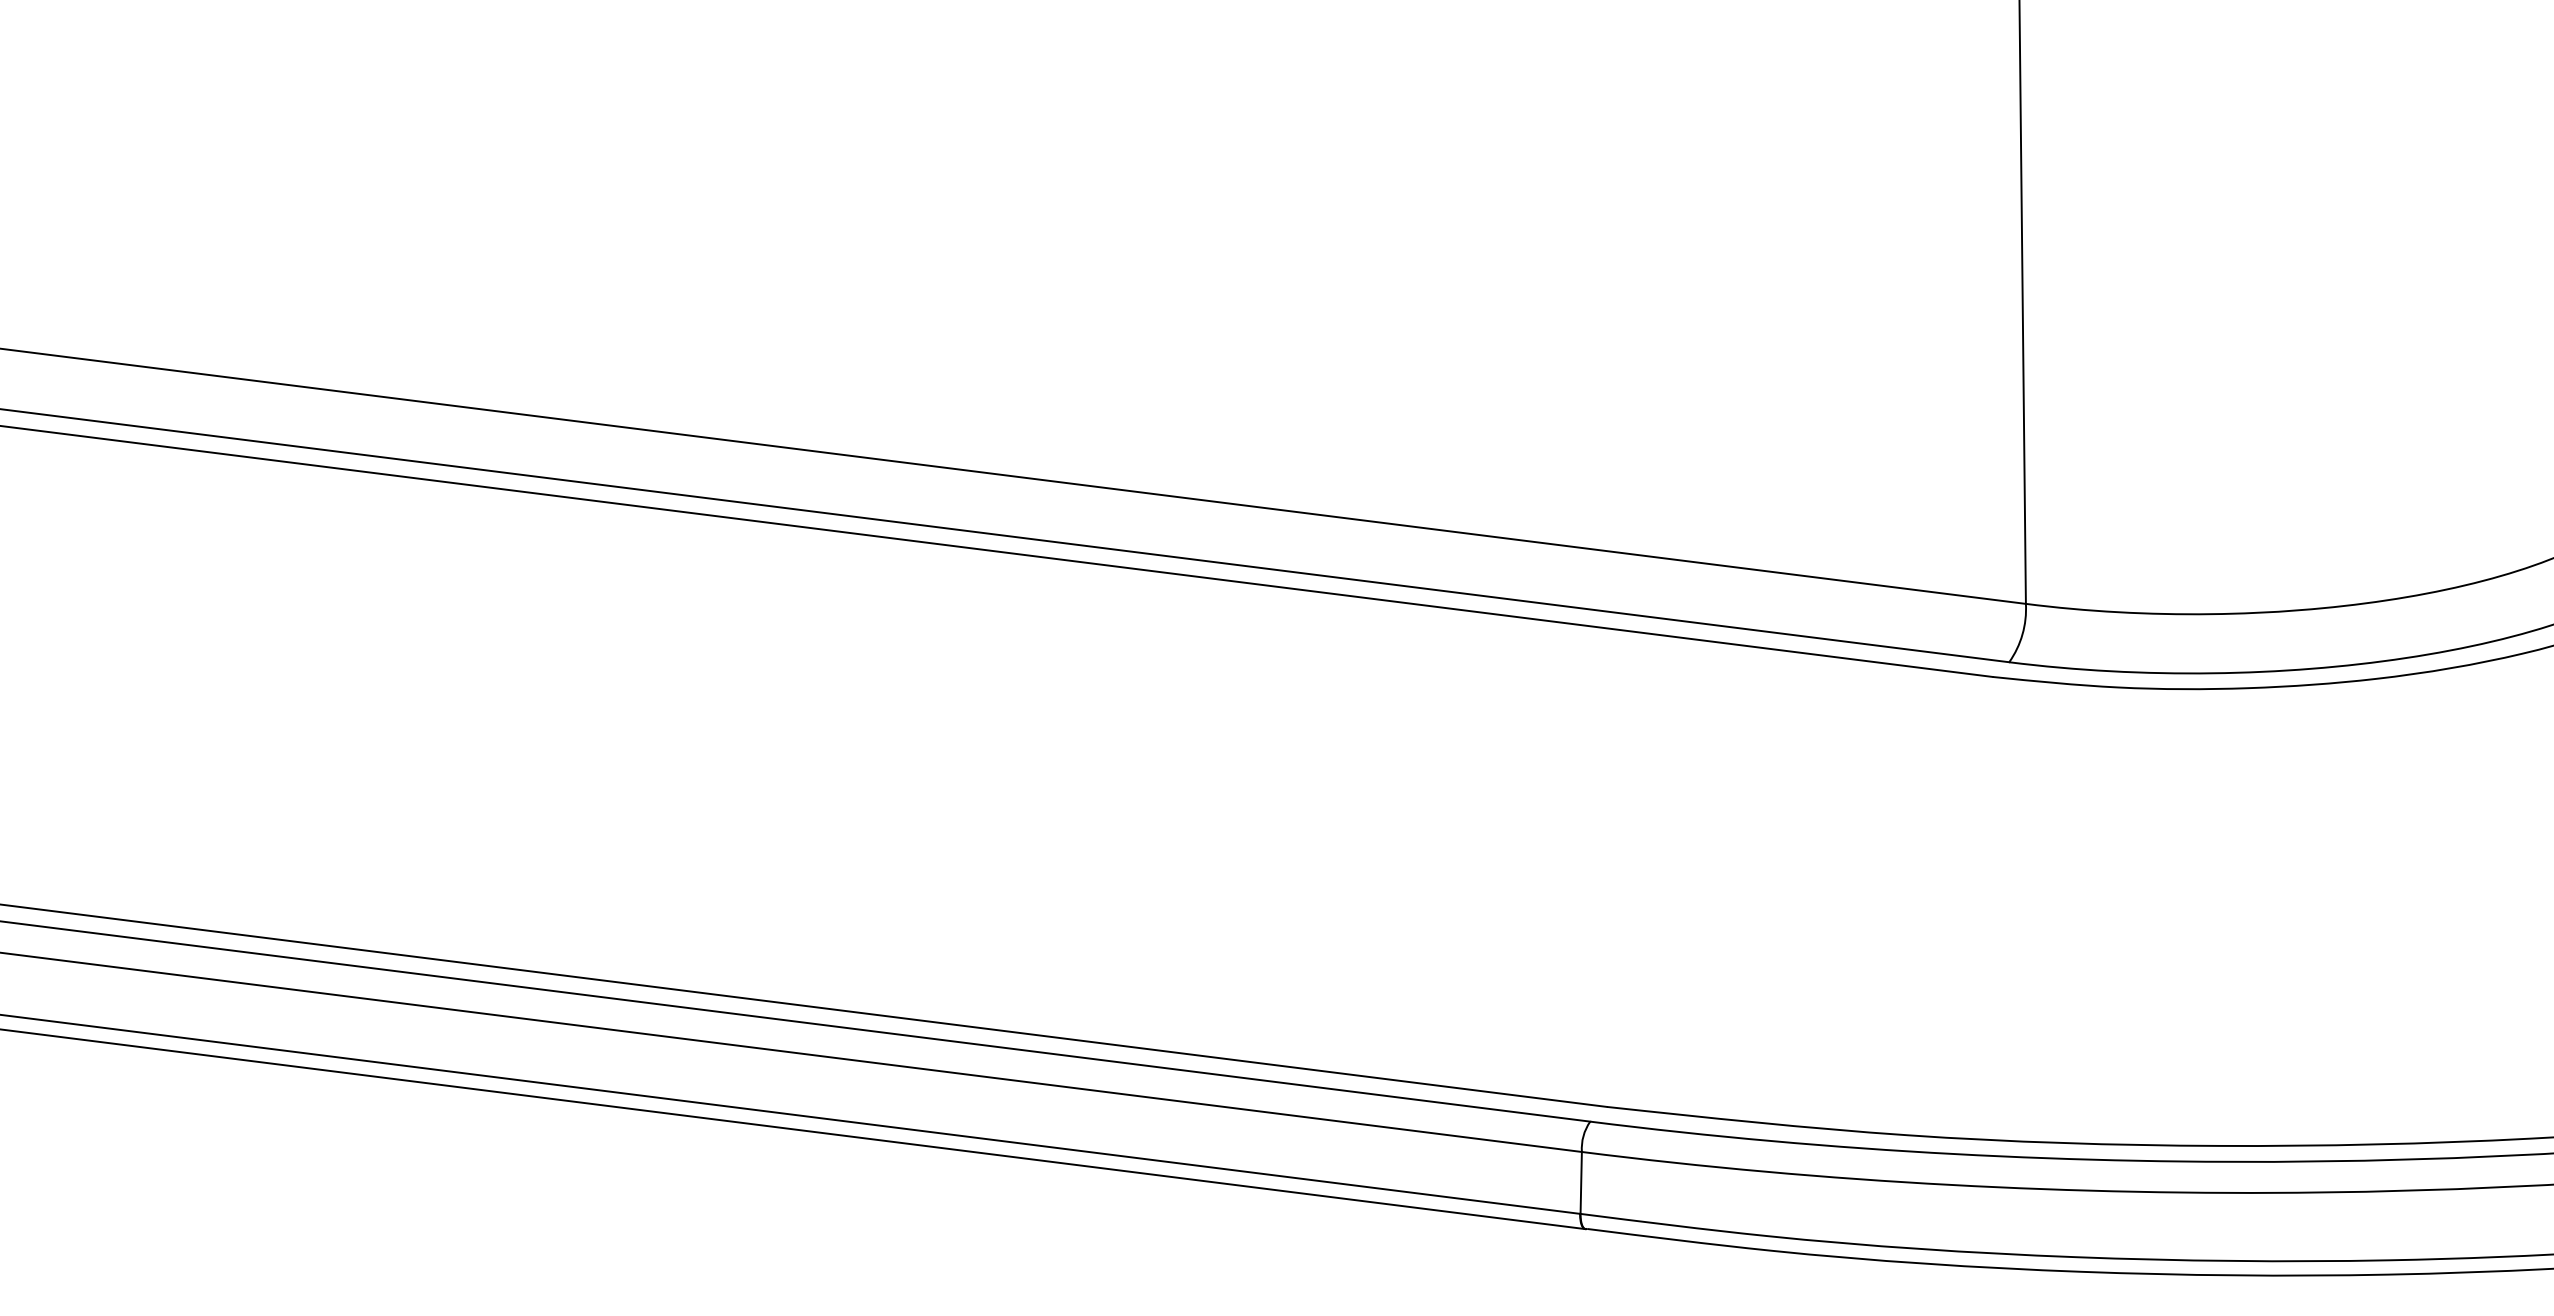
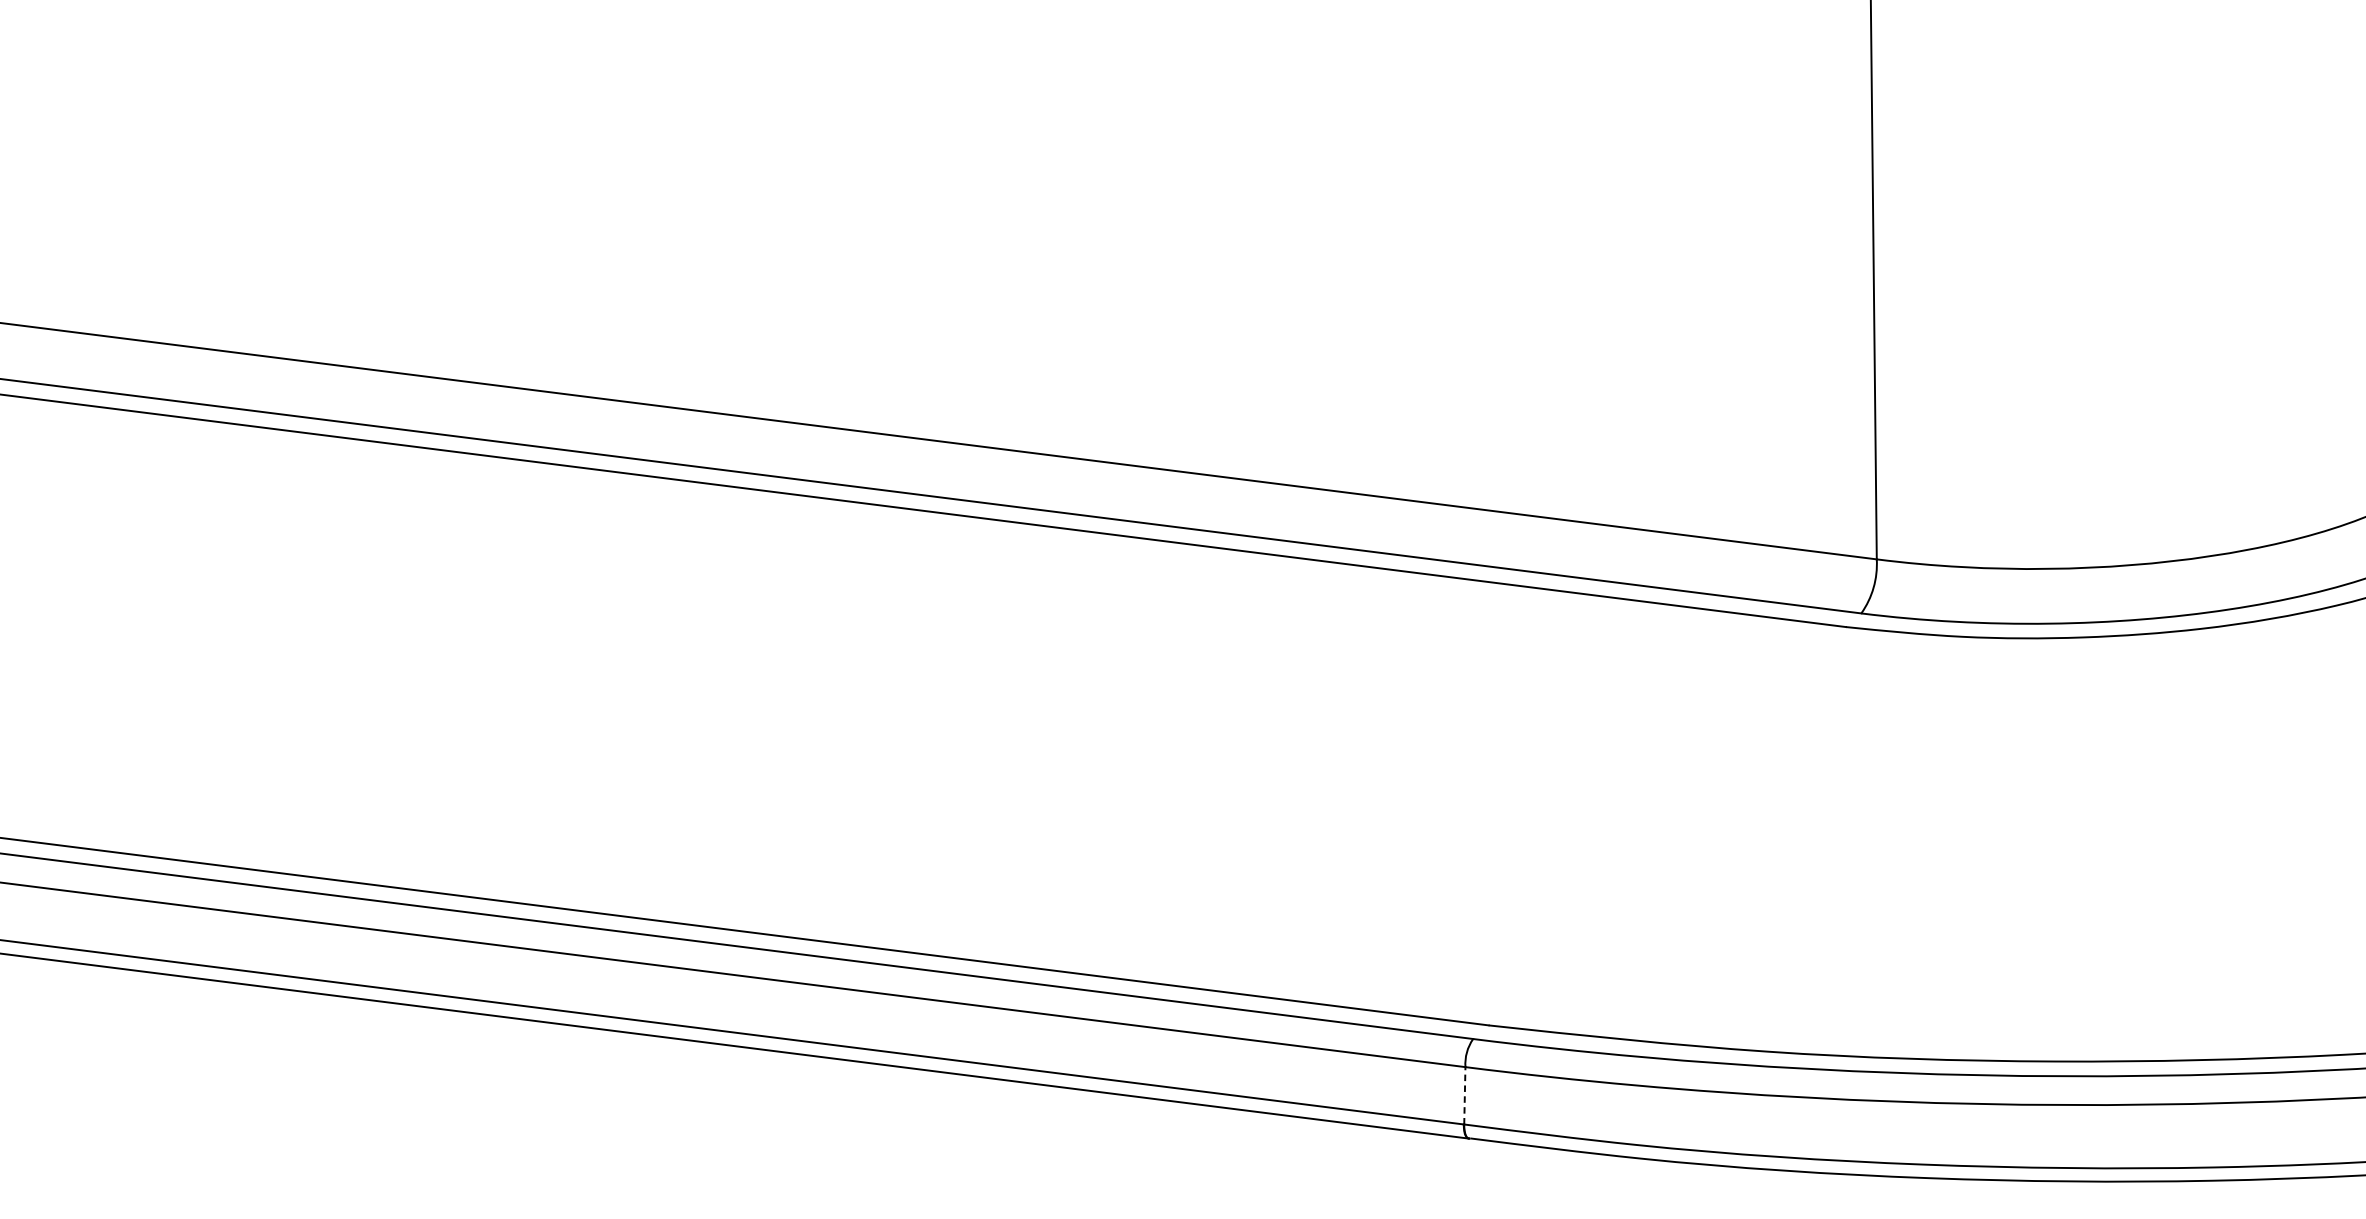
line: (1581, 1182) -> (1465, 1095), solid -> dashed

